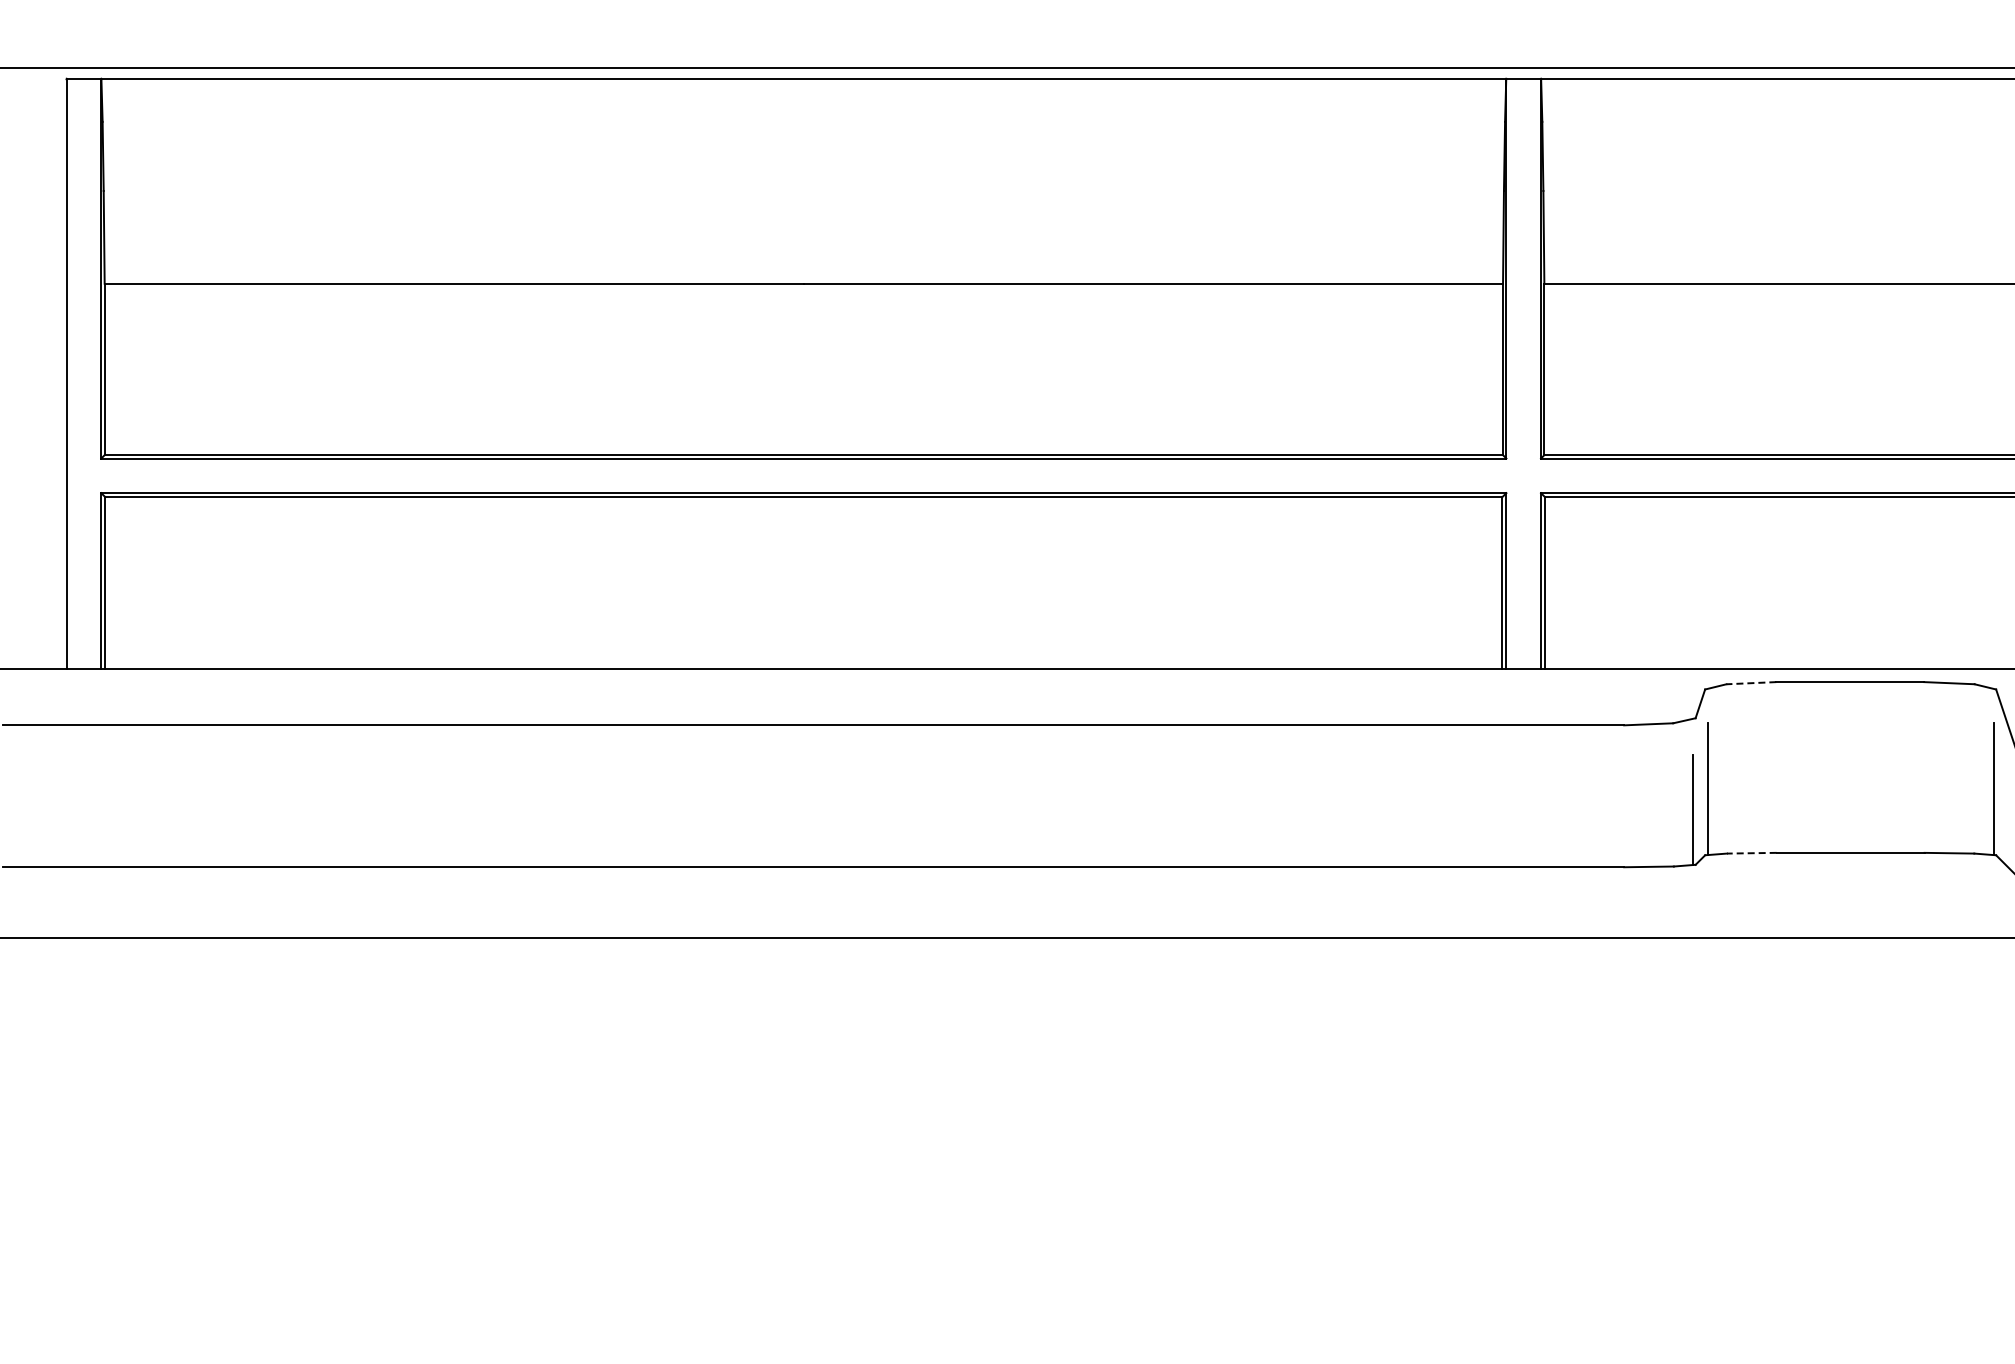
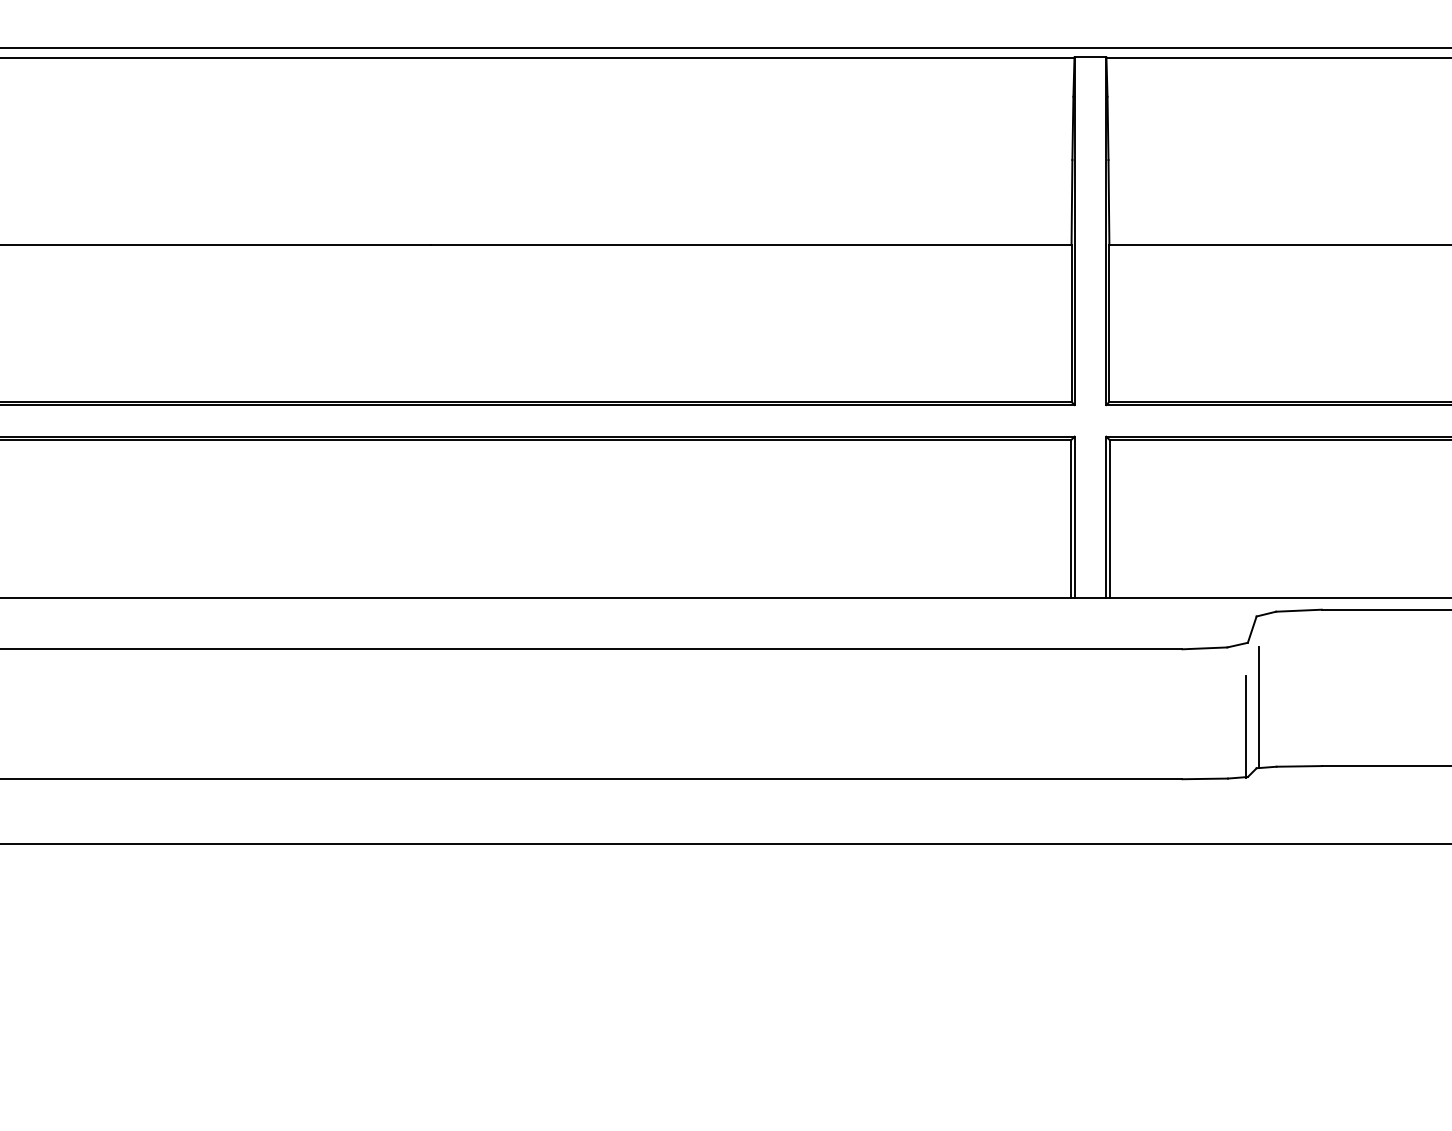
line: (1751, 683) -> (1299, 610), dashed -> solid
line: (1751, 853) -> (1299, 766), dashed -> solid

